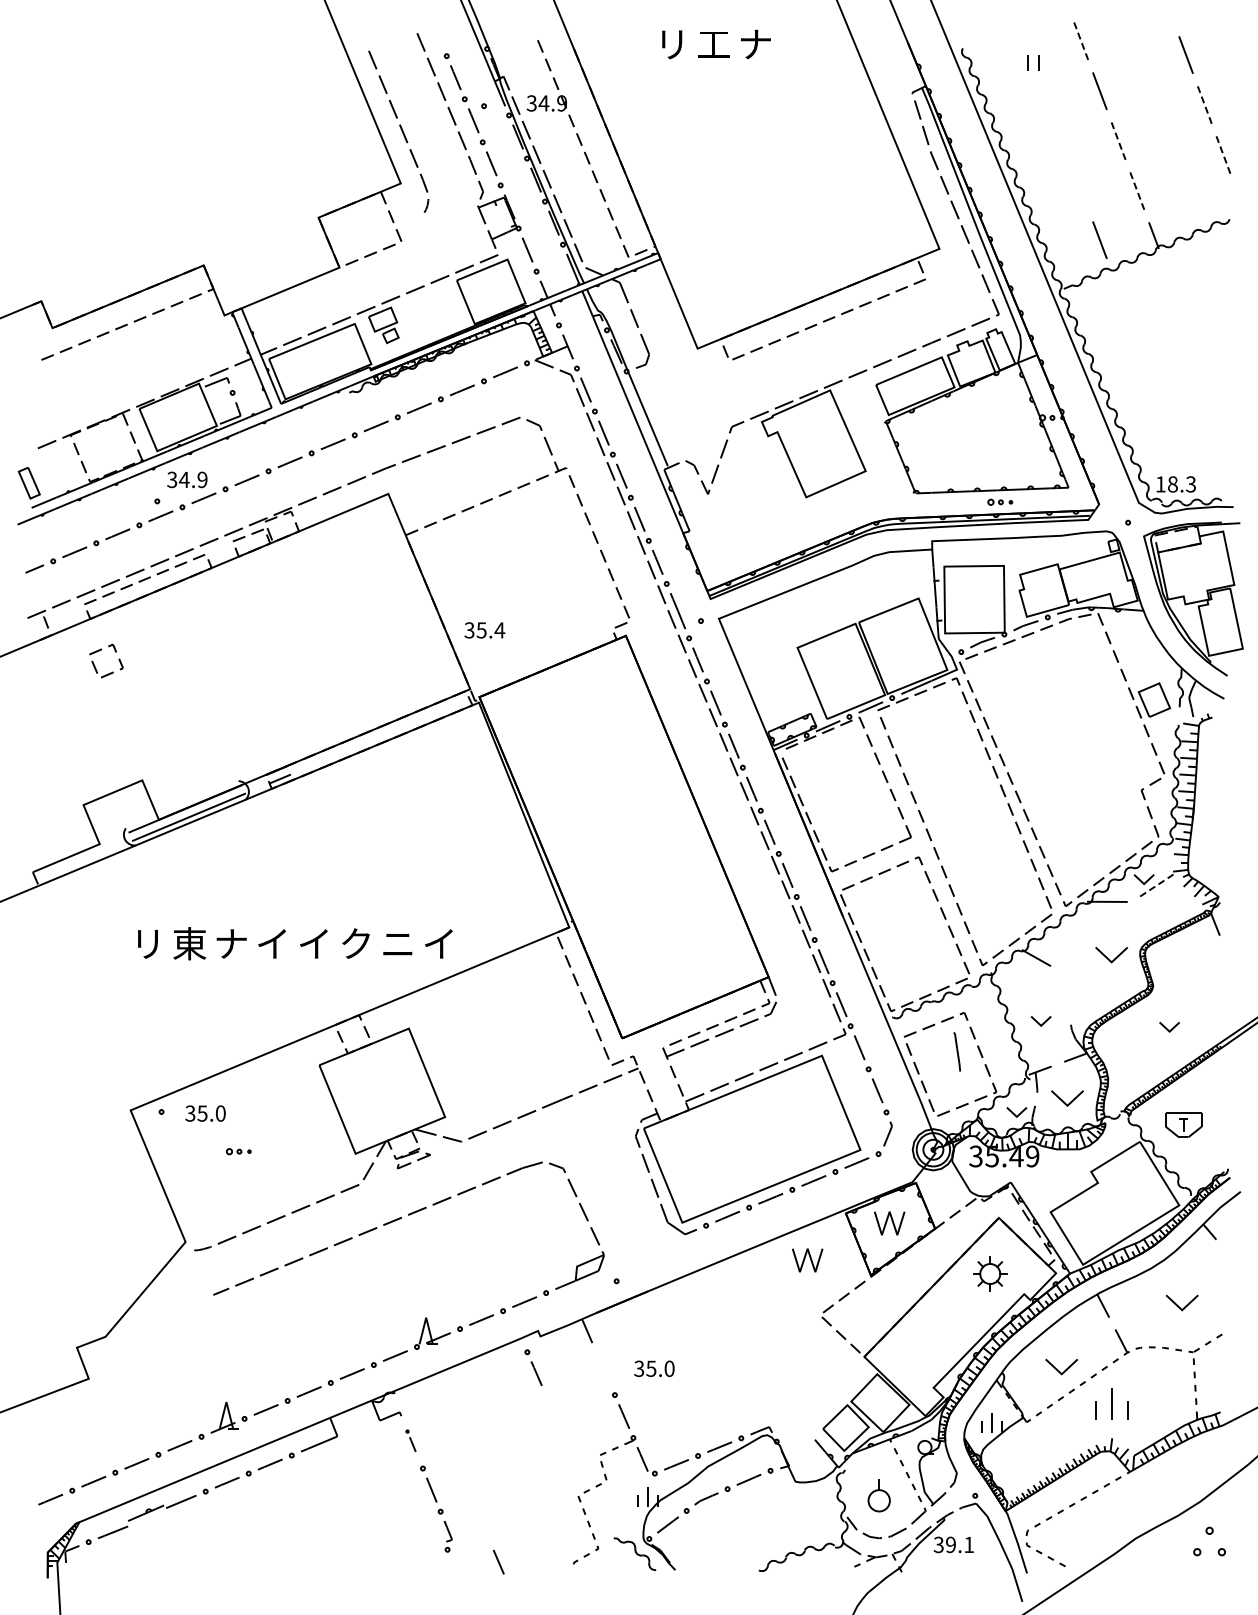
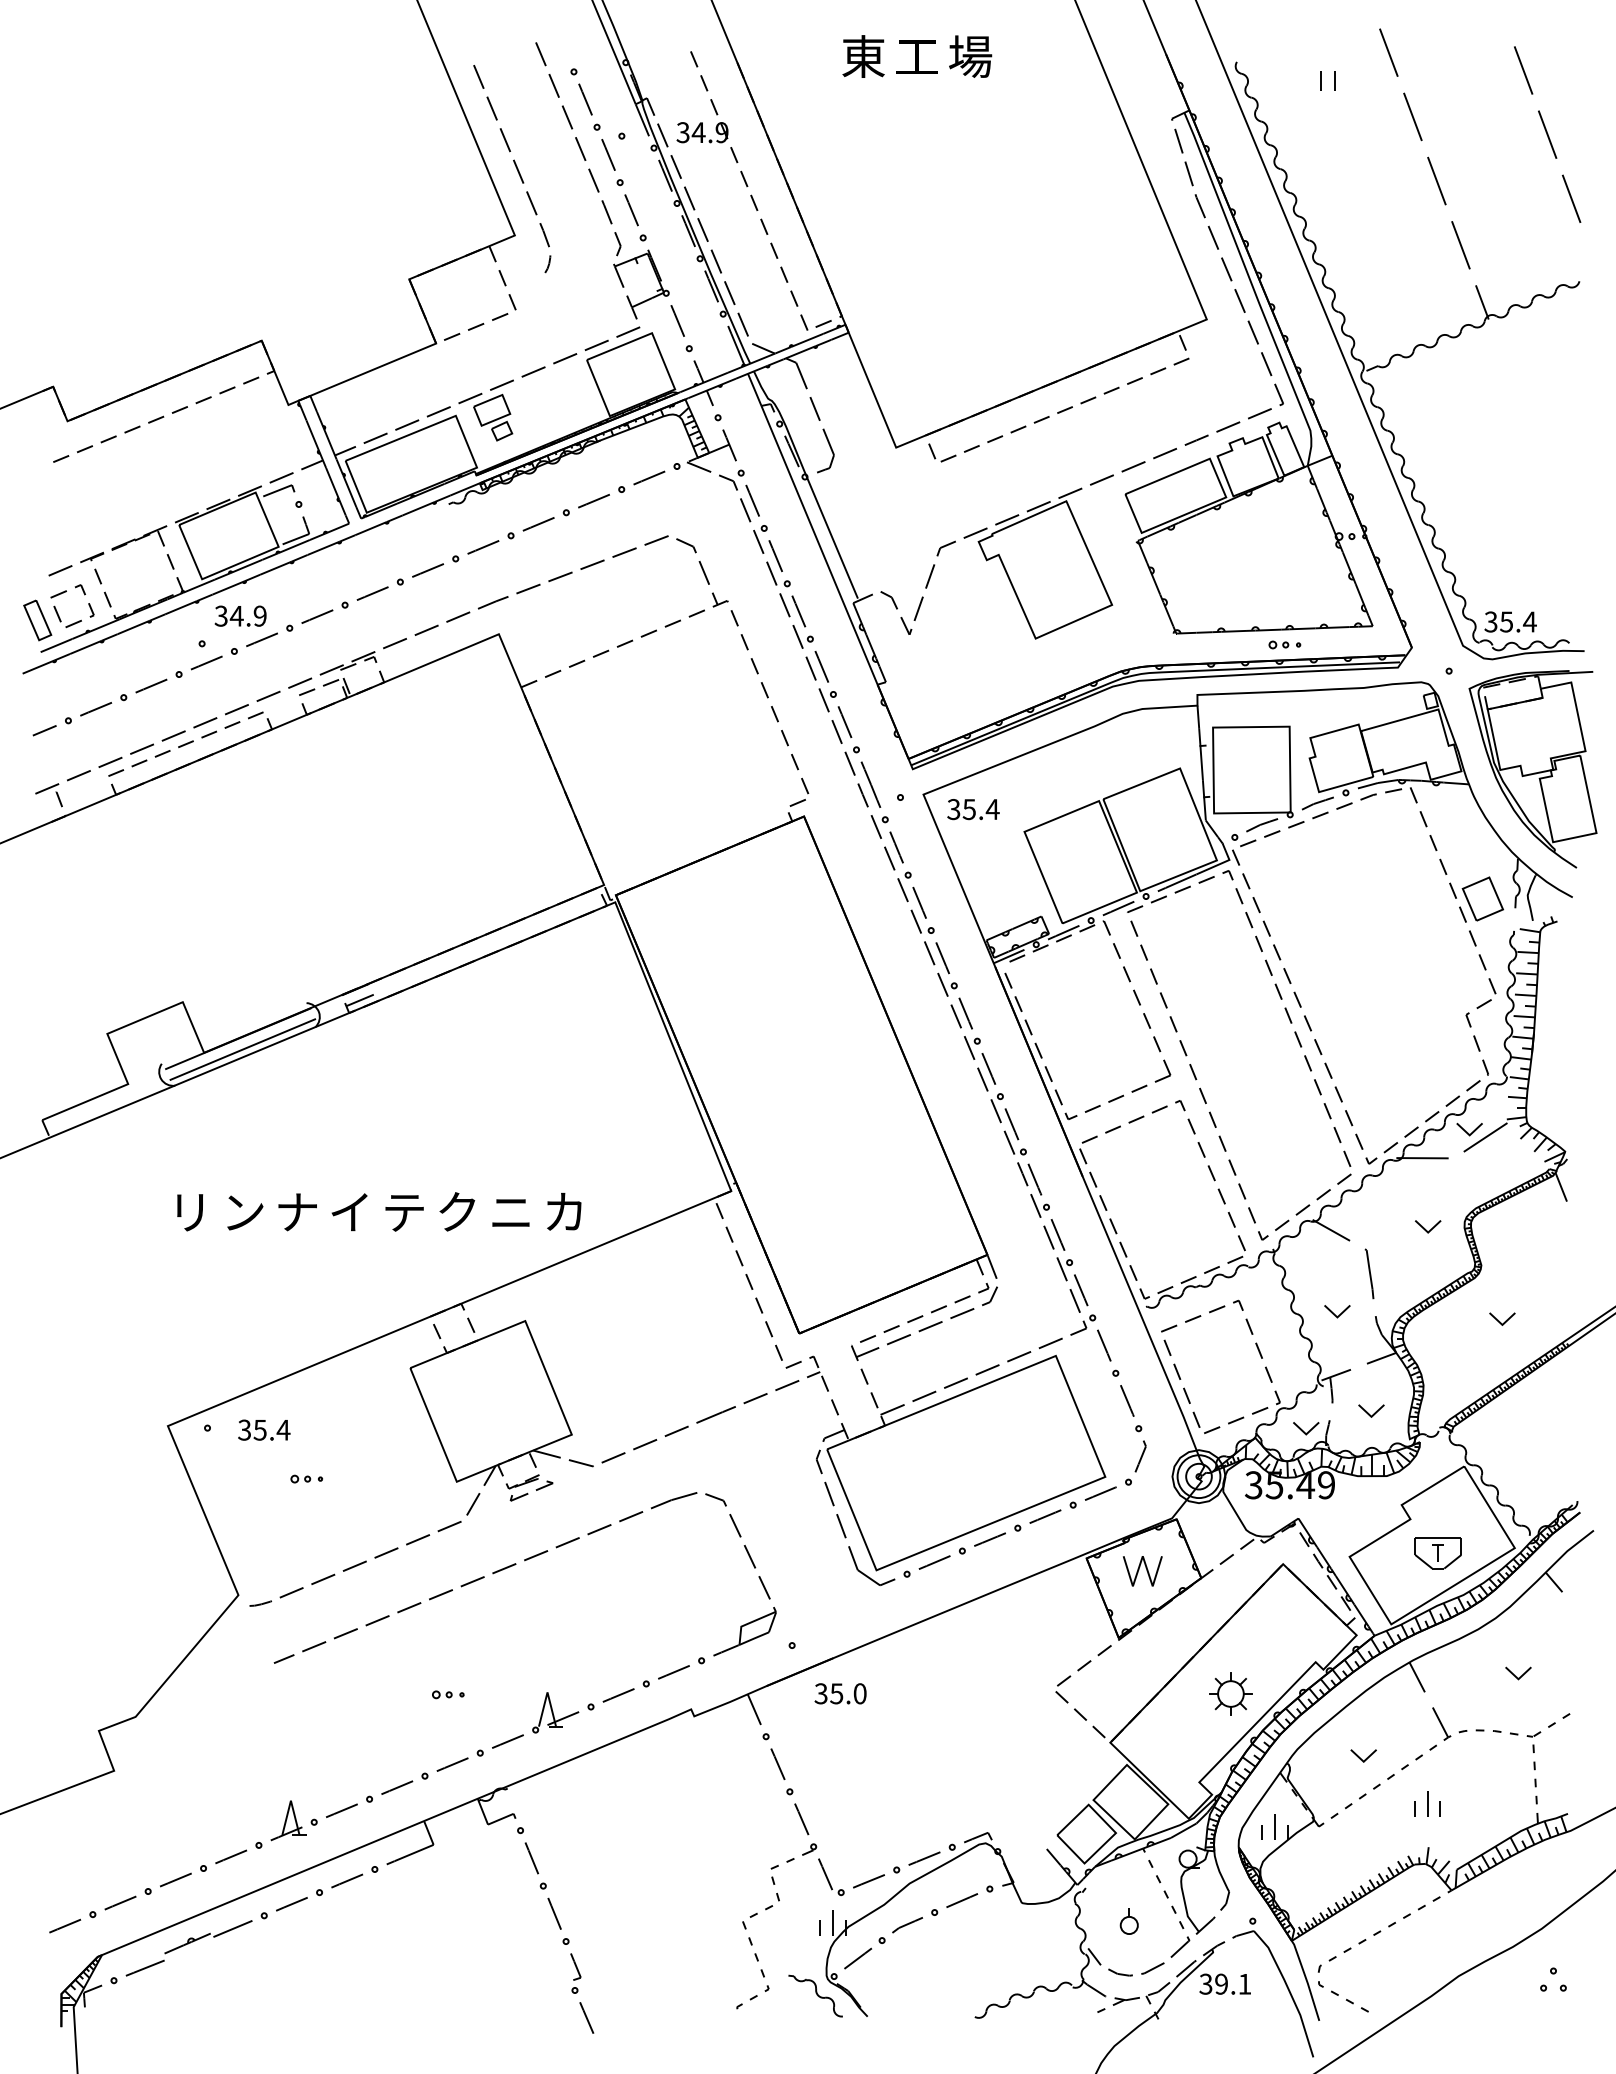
line: (1081, 41) -> (1389, 53), dashed -> solid
text: (671, 43) -> (862, 55), リ -> 東
text: (755, 43) -> (970, 55), ナ -> 場
line: (1204, 104) -> (1547, 133), dashed -> solid
line: (1118, 141) -> (1436, 181), dashed -> solid
line: (1223, 155) -> (1571, 199), dashed -> solid
line: (1137, 191) -> (1461, 245), dashed -> solid
line: (1099, 239) -> (1412, 307), removed
text: (1175, 484) -> (1509, 622), 18.3 -> 35.4
text: (484, 630) -> (973, 809), moved
part: (101, 650) -> (66, 592), moved
line: (1156, 886) -> (1485, 1138), dashed -> solid
text: (189, 943) -> (243, 1211), 東 -> ン
text: (314, 943) -> (404, 1211), イ -> テ
text: (438, 943) -> (563, 1211), イ -> カ
part: (1111, 955) -> (1427, 1227), size x0.62
line: (956, 1051) -> (1368, 1273), moved
part: (1067, 1098) -> (1371, 1410), size x0.62
text: (220, 1113) -> (283, 1430), 35.0 -> 35.4
part: (1183, 1124) -> (1438, 1552), moved
part: (807, 1260) -> (1037, 1618), removed
part: (990, 1273) -> (1231, 1693), moved
part: (1181, 1302) -> (1517, 1672), size x0.62
part: (348, 1319) -> (447, 1694), added
part: (533, 1367) -> (773, 1756), moved
part: (1061, 1367) -> (1363, 1756), size x0.62
text: (654, 1368) -> (840, 1693), moved
part: (1110, 1404) -> (1426, 1803), size x0.62
part: (410, 1440) -> (527, 1850), size x1.67
part: (878, 1496) -> (1128, 1922), size x0.62
part: (1208, 1540) -> (1552, 1978), size x0.62
line: (498, 1561) -> (586, 2017), moved

